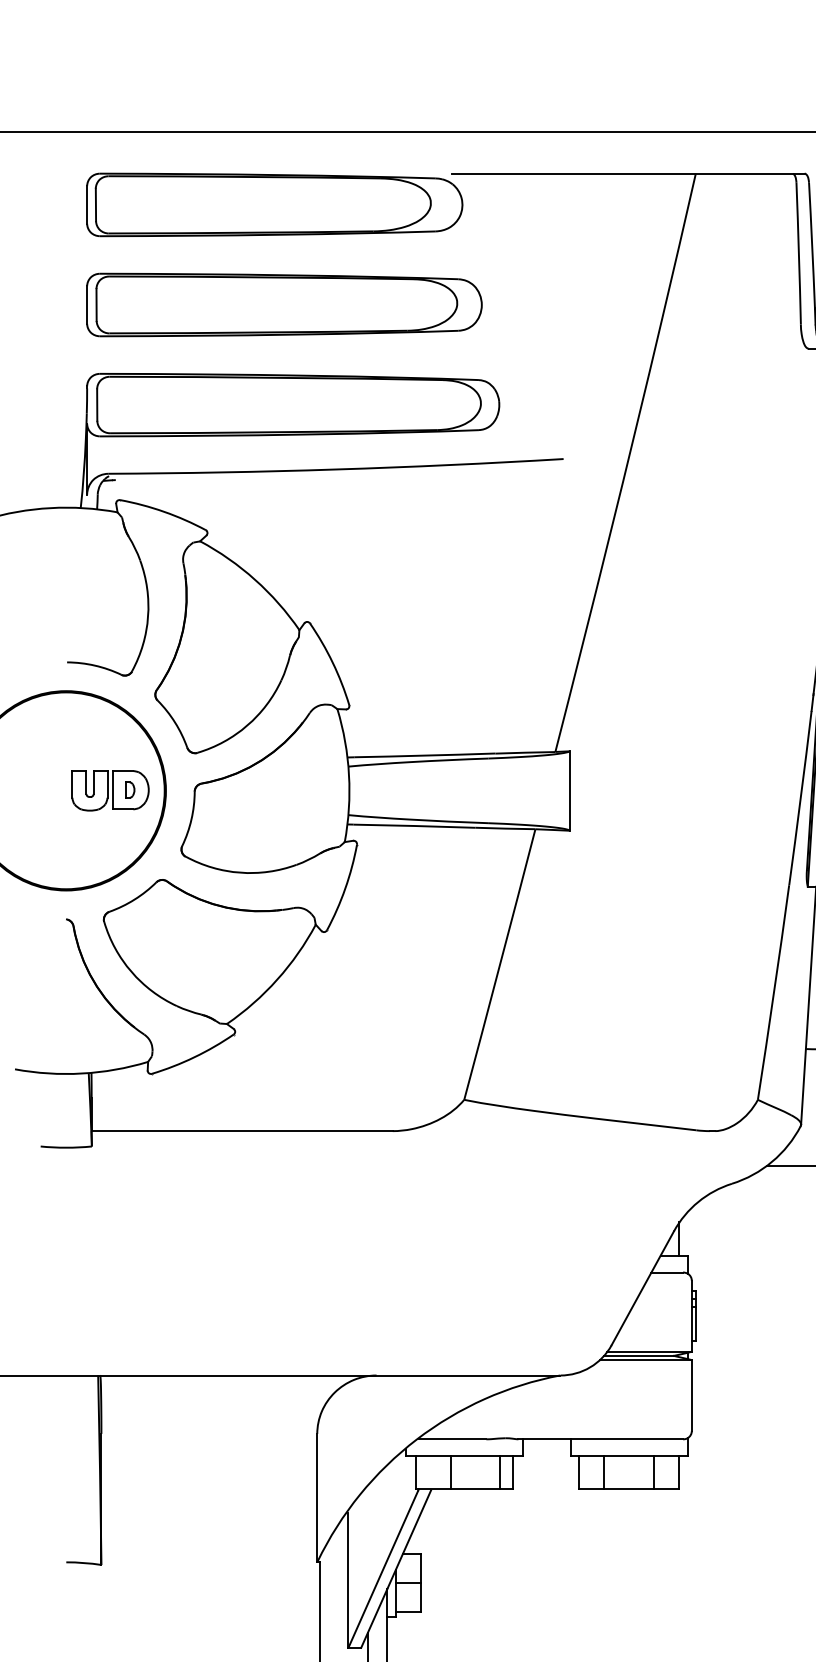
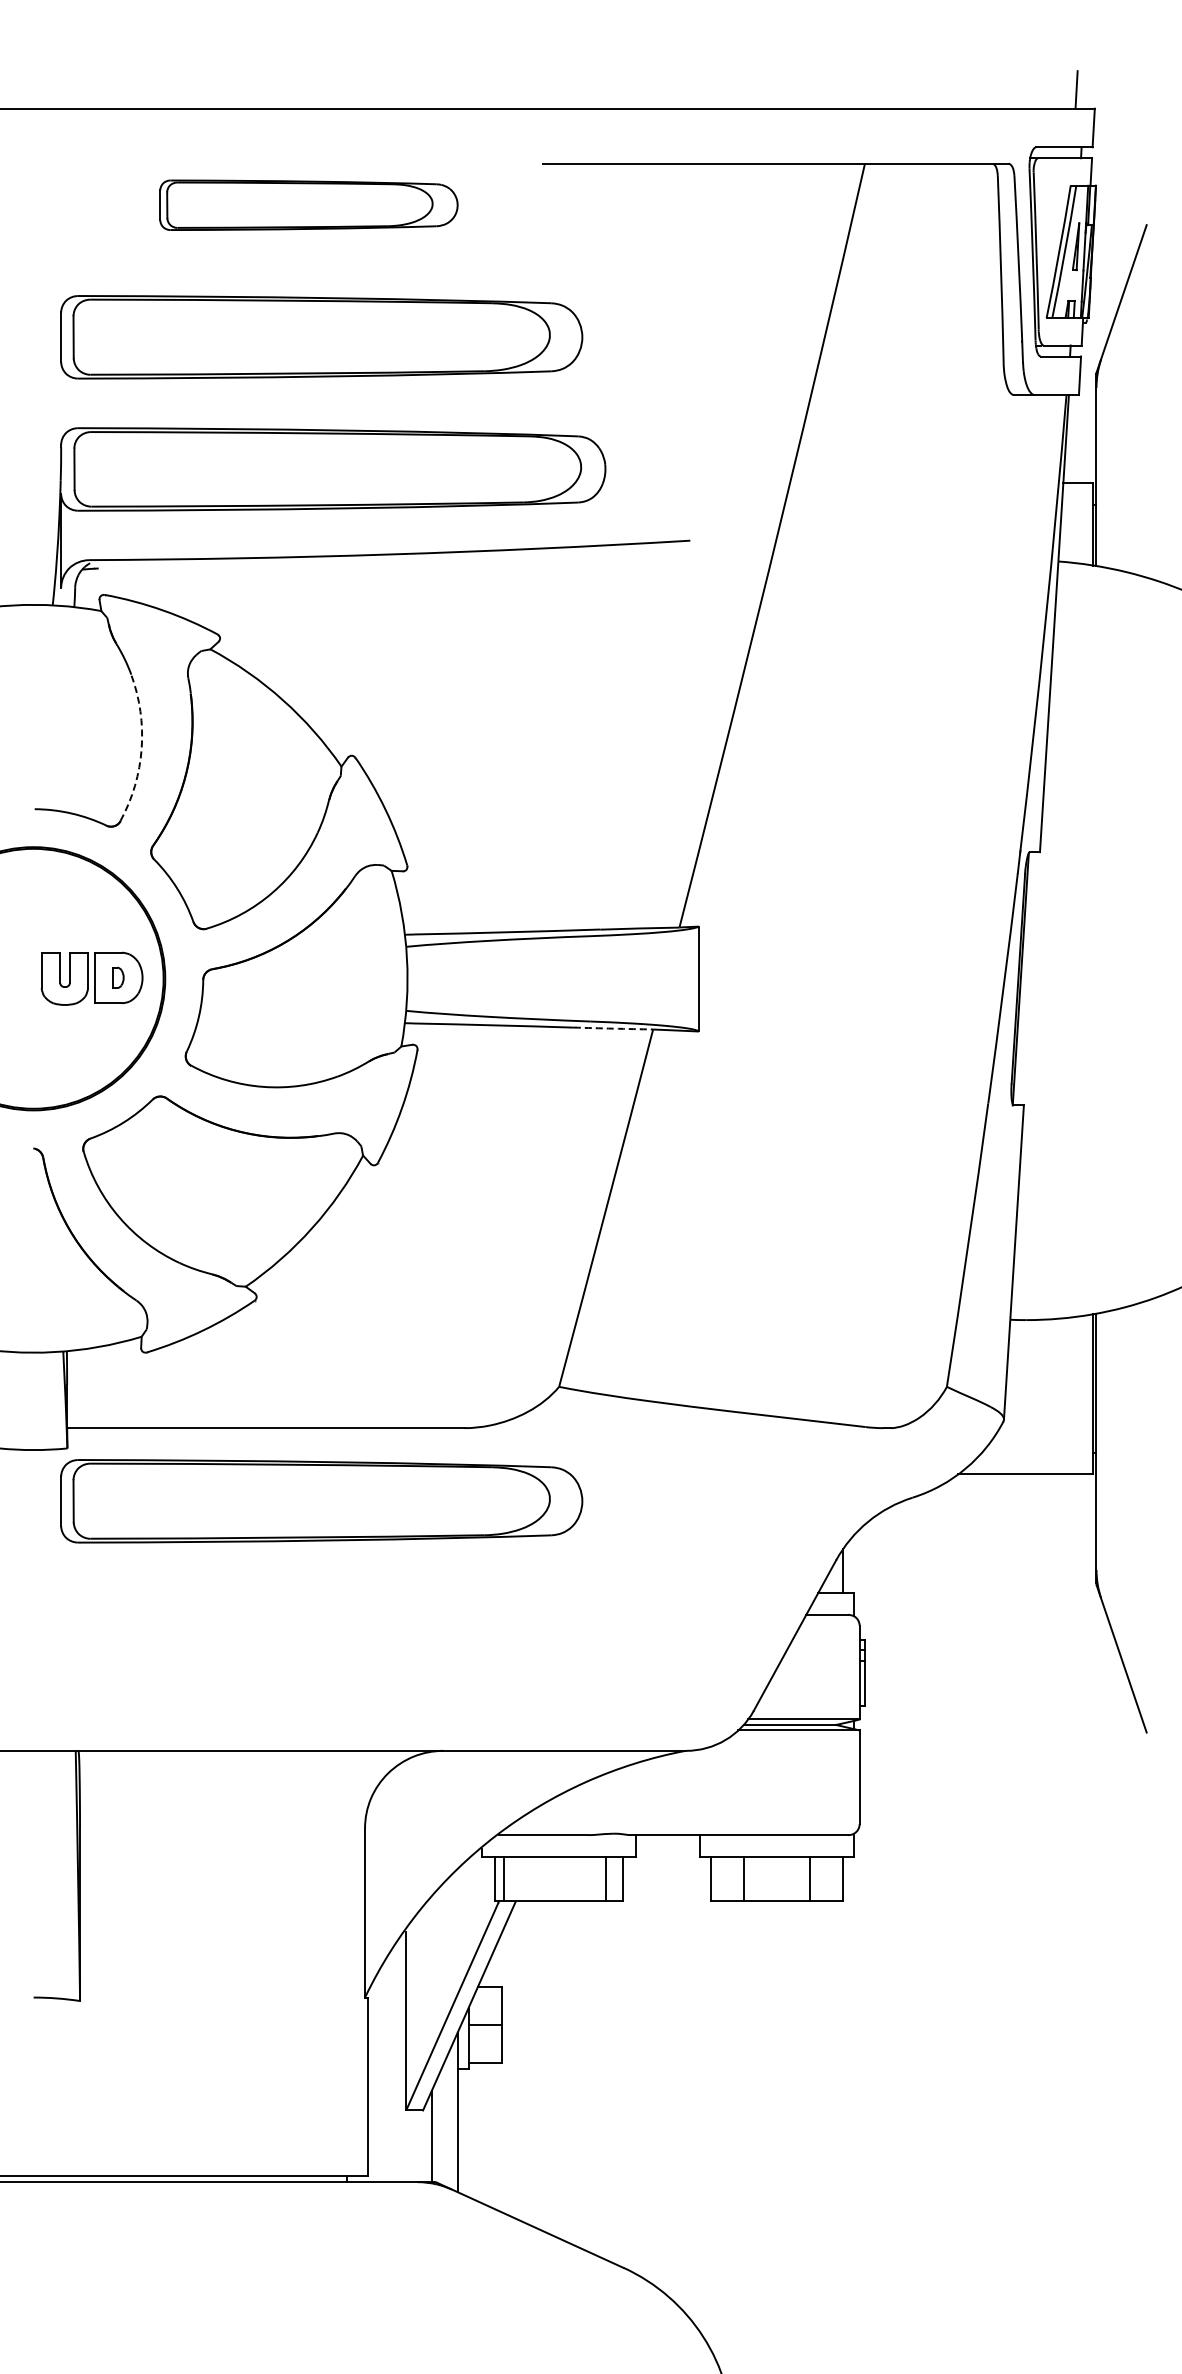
part: (274, 205) -> (308, 205), size x0.6
arc: (147, 616) -> (141, 748), solid -> dashed
arc: (505, 828) -> (613, 1028), solid -> dashed
part: (284, 1186) -> (321, 1501), added
line: (451, 1472) -> (504, 1879), moved

